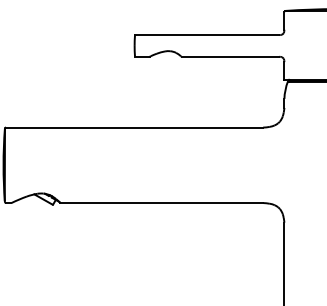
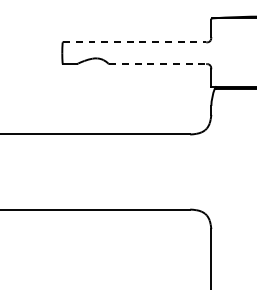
line: (207, 35) -> (134, 42), solid -> dashed
line: (230, 56) -> (157, 63), solid -> dashed

